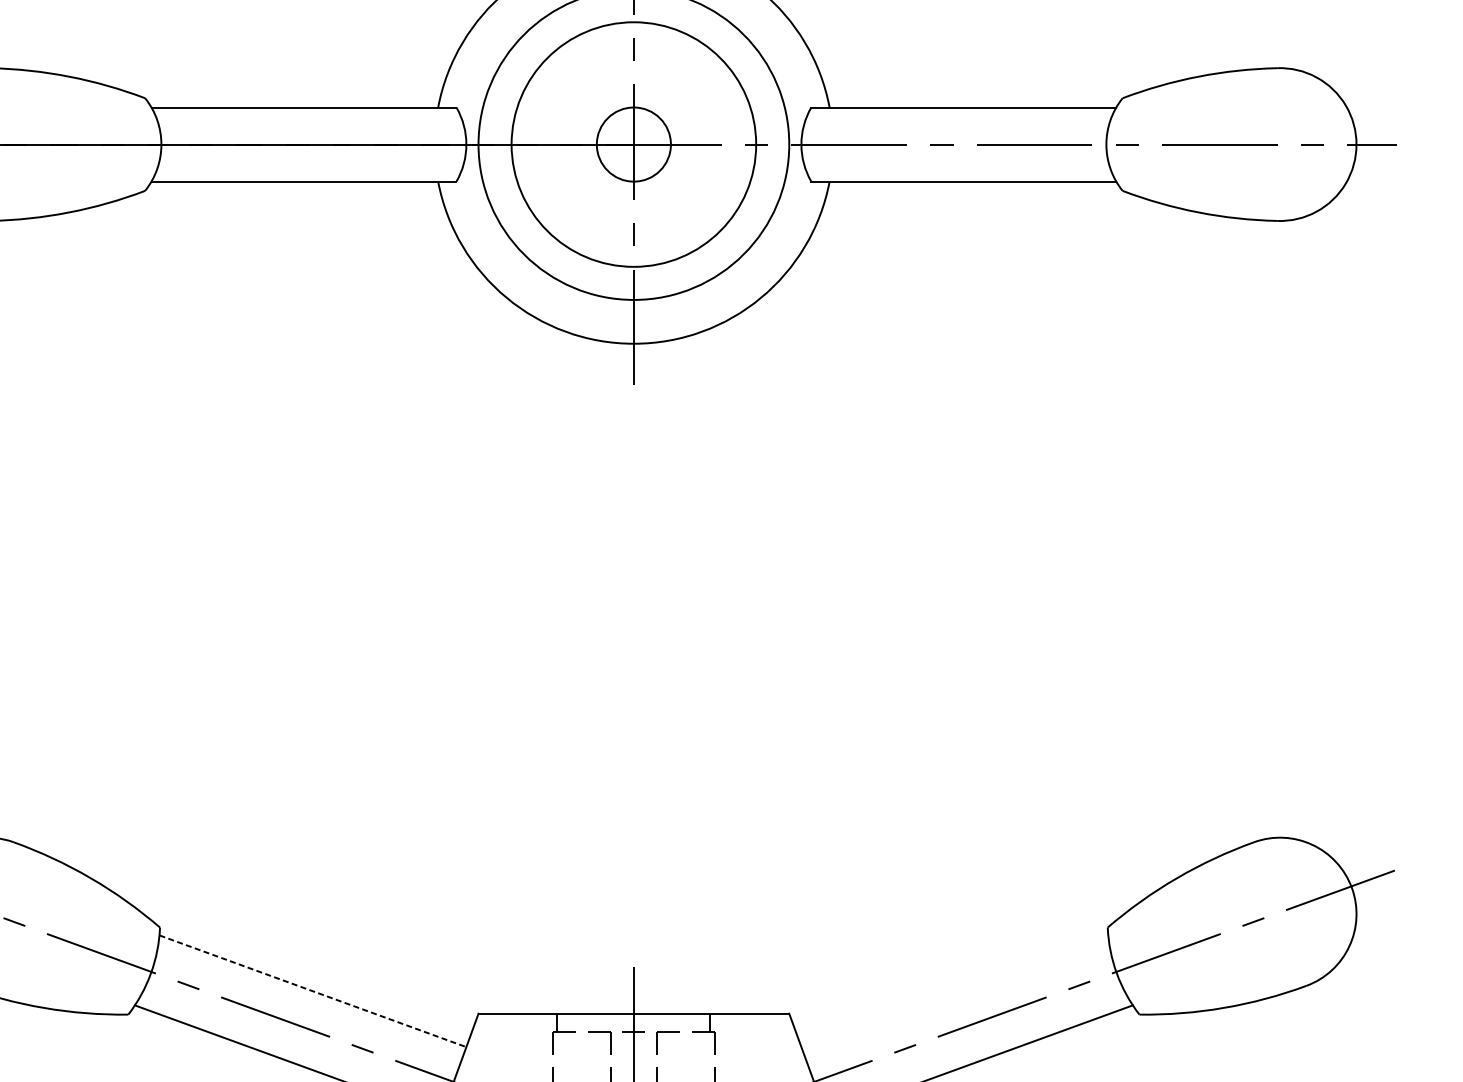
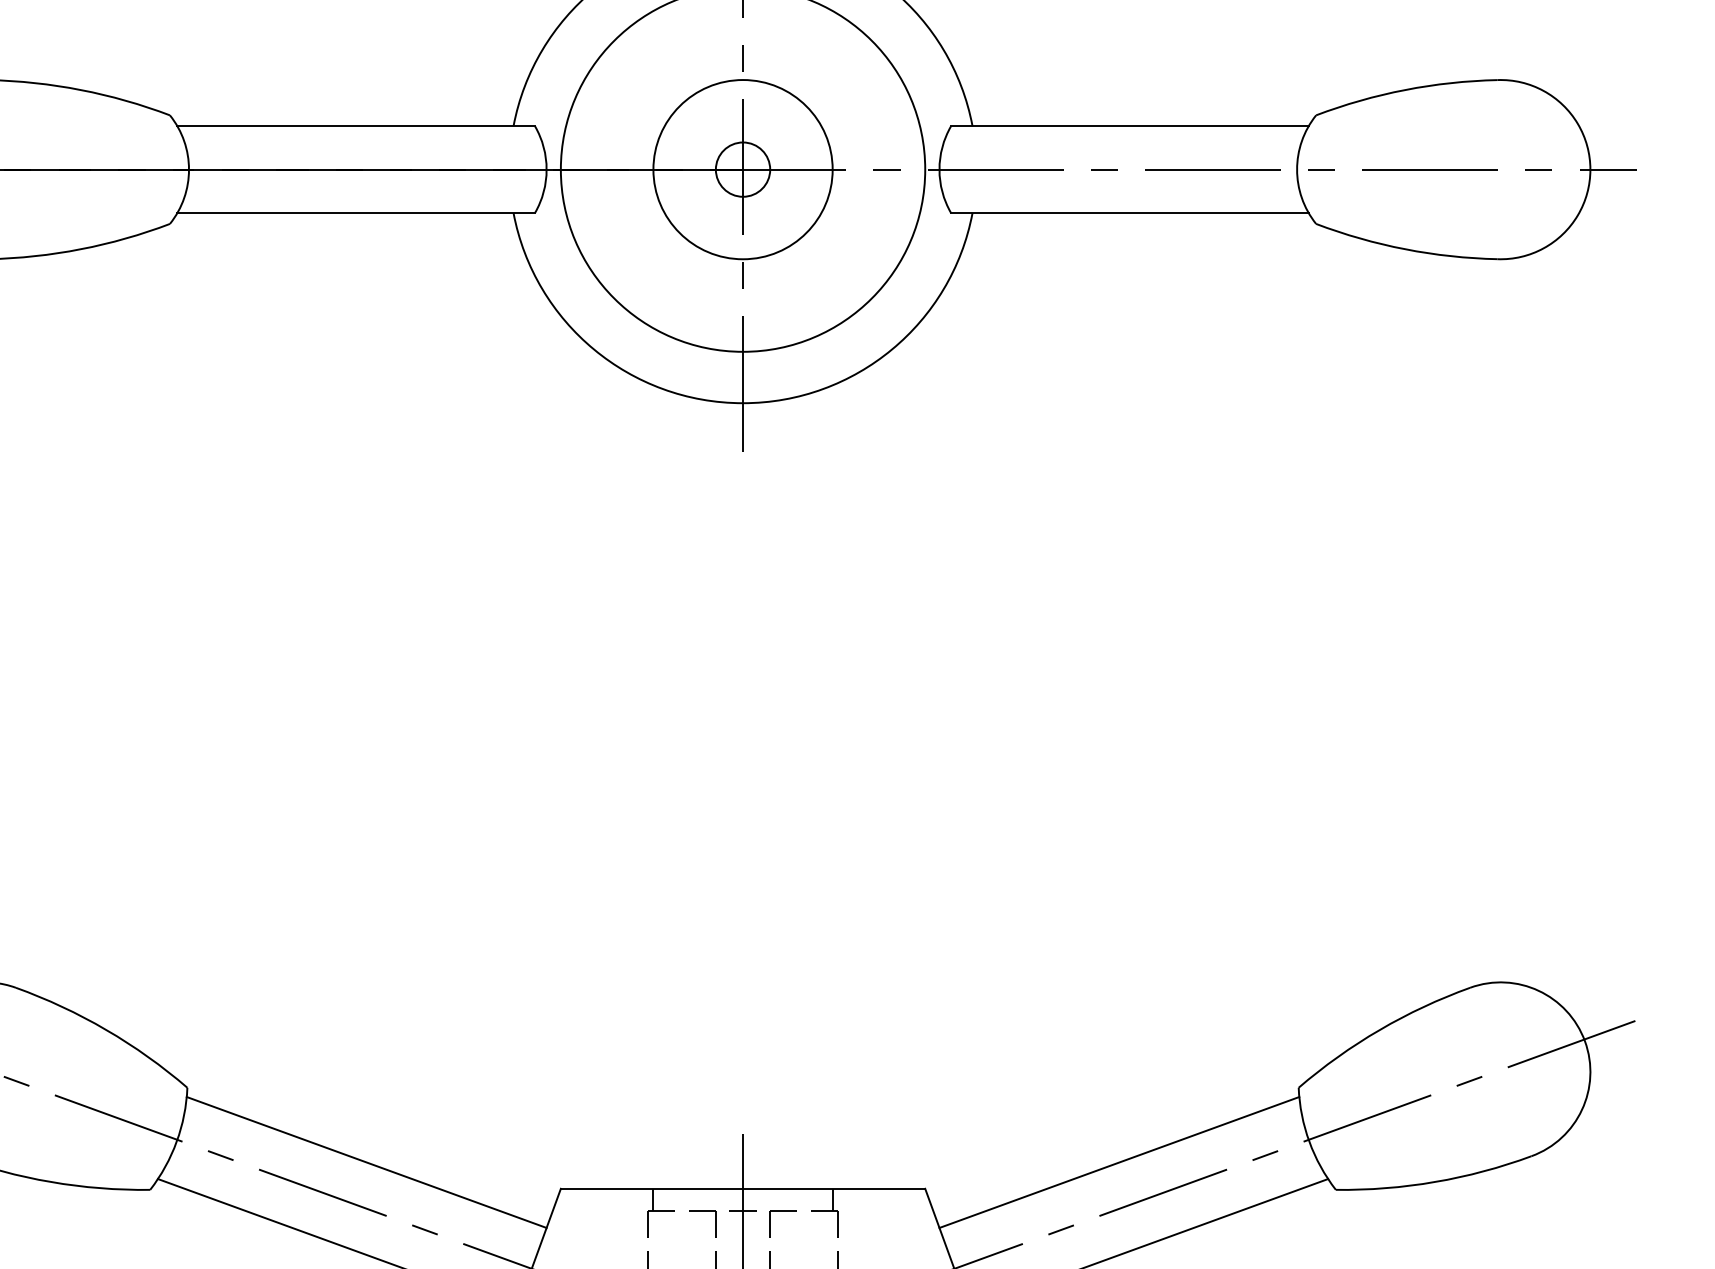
circle: (633, 144) -> (742, 169), size x0.62
circle: (633, 144) -> (742, 169), size x0.62
line: (313, 991) -> (367, 1162), dashed -> solid
line: (954, 991) -> (1119, 1162), added

